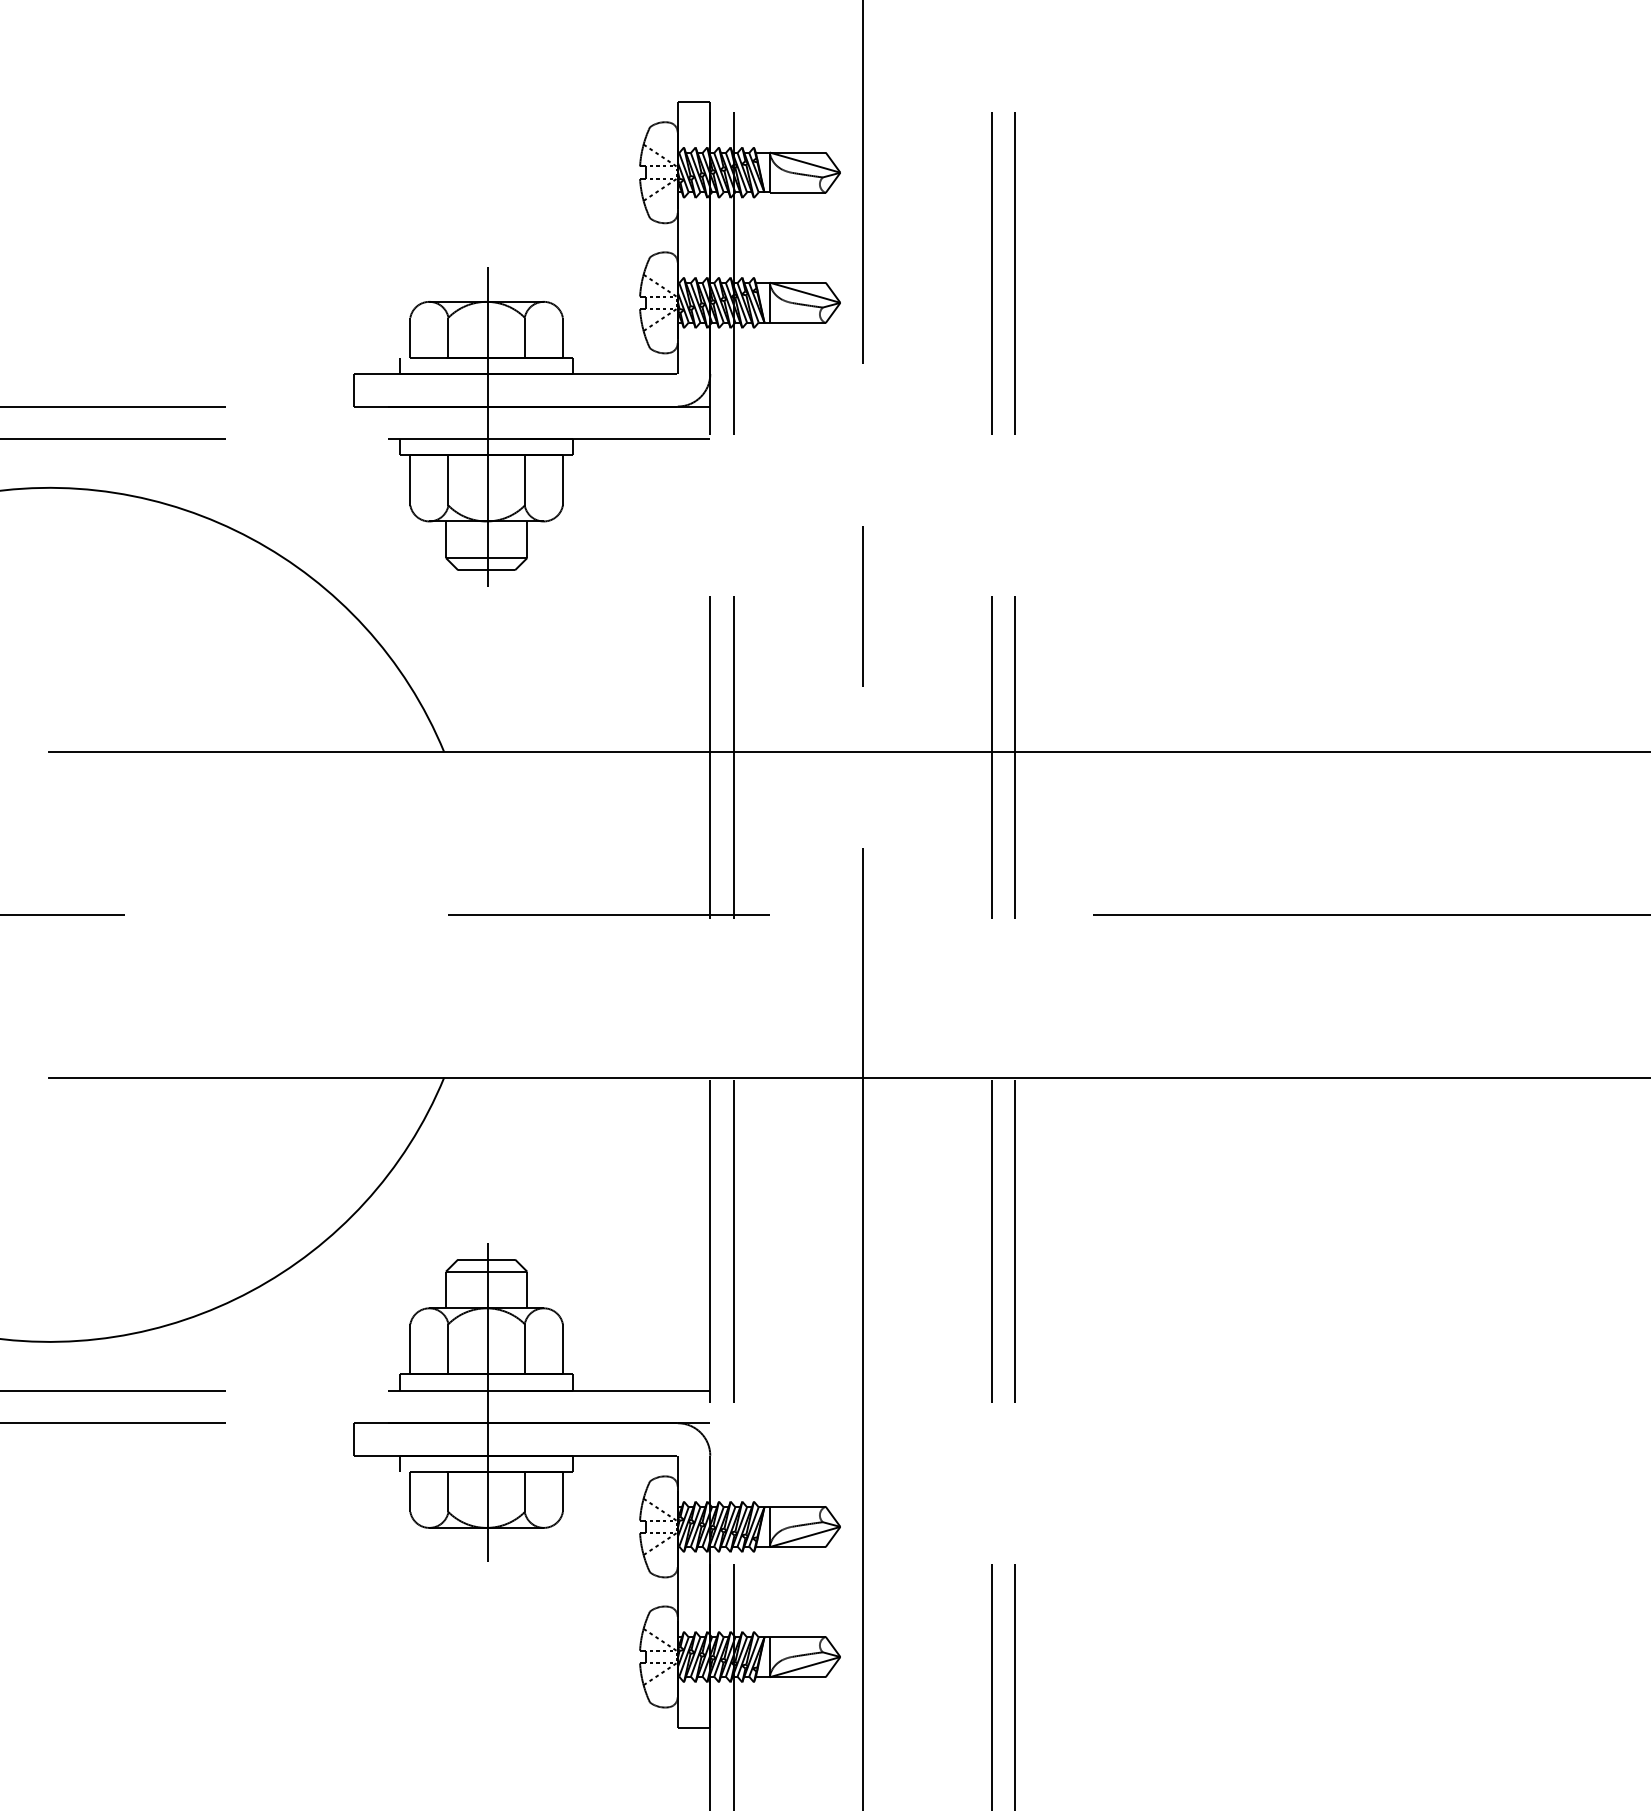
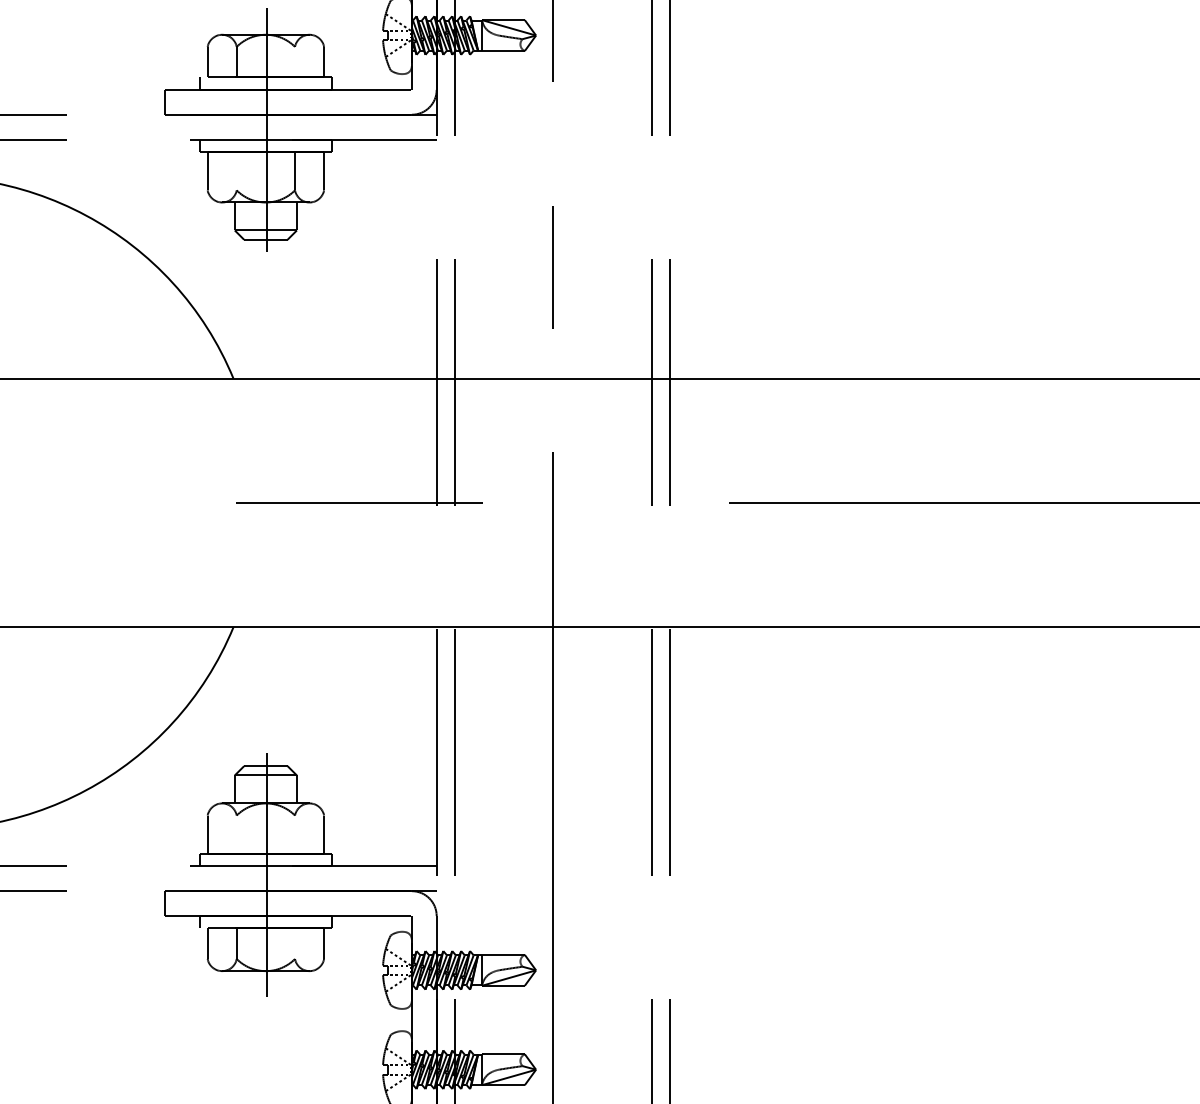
line: (524, 337) -> (294, 62), removed
line: (448, 480) -> (236, 171), removed
line: (448, 1349) -> (236, 834), removed
line: (524, 1349) -> (294, 834), removed
line: (524, 1492) -> (294, 944), removed

